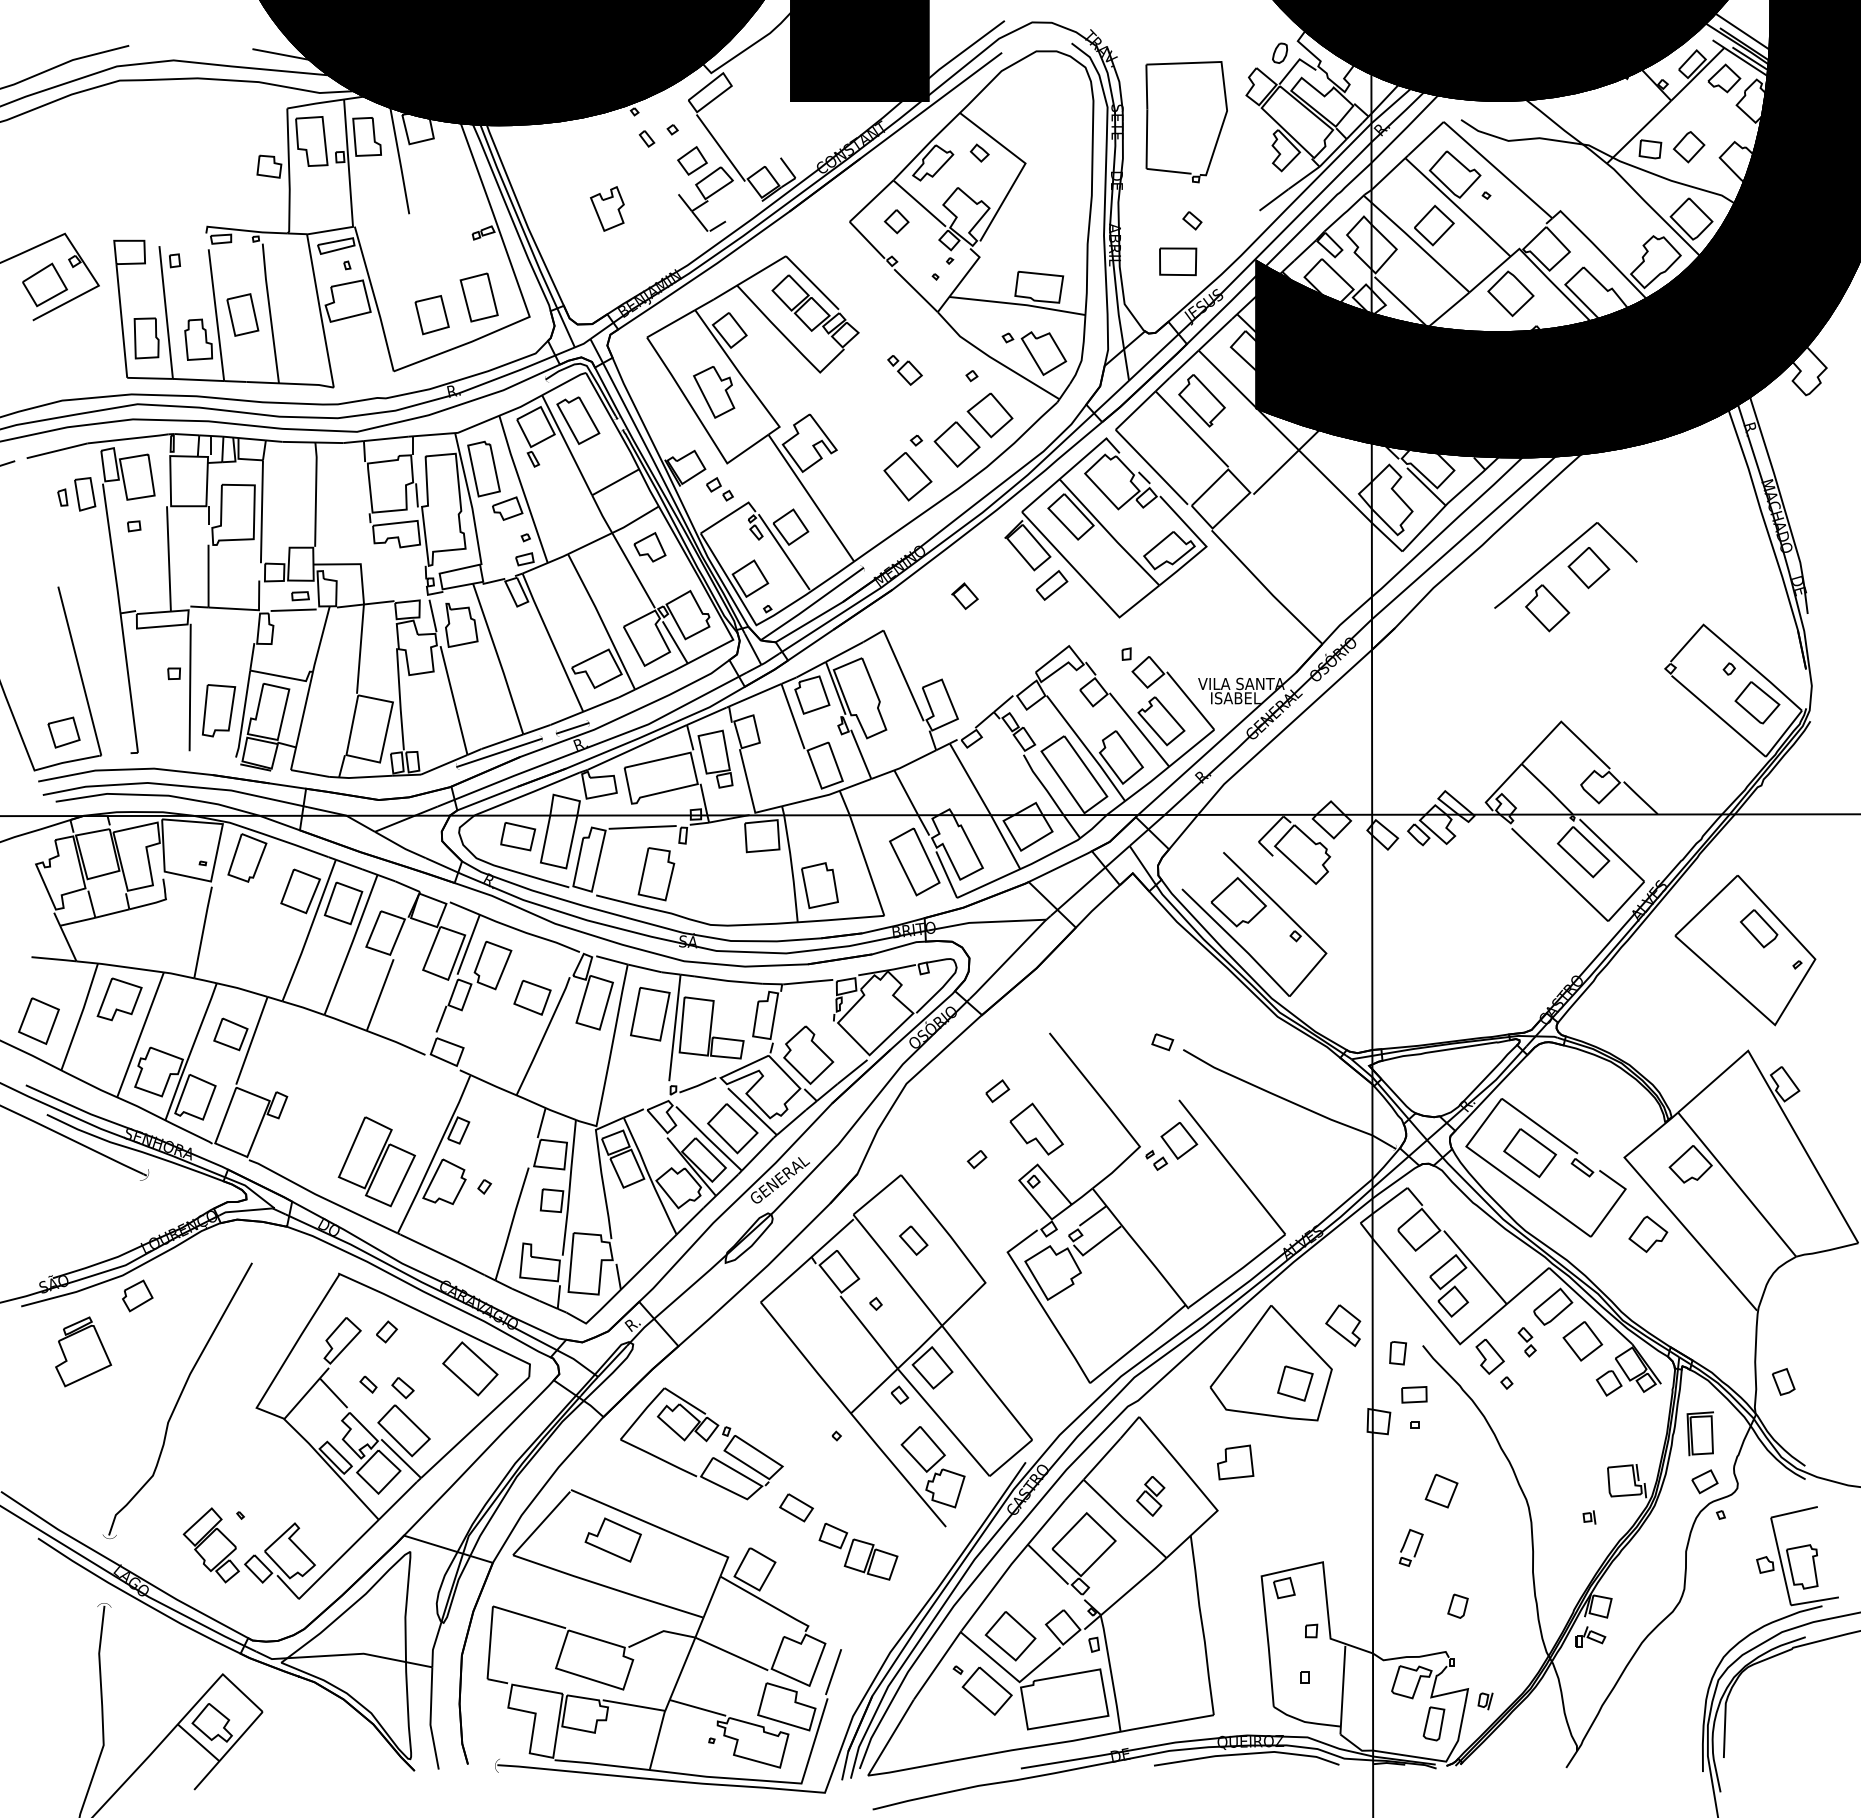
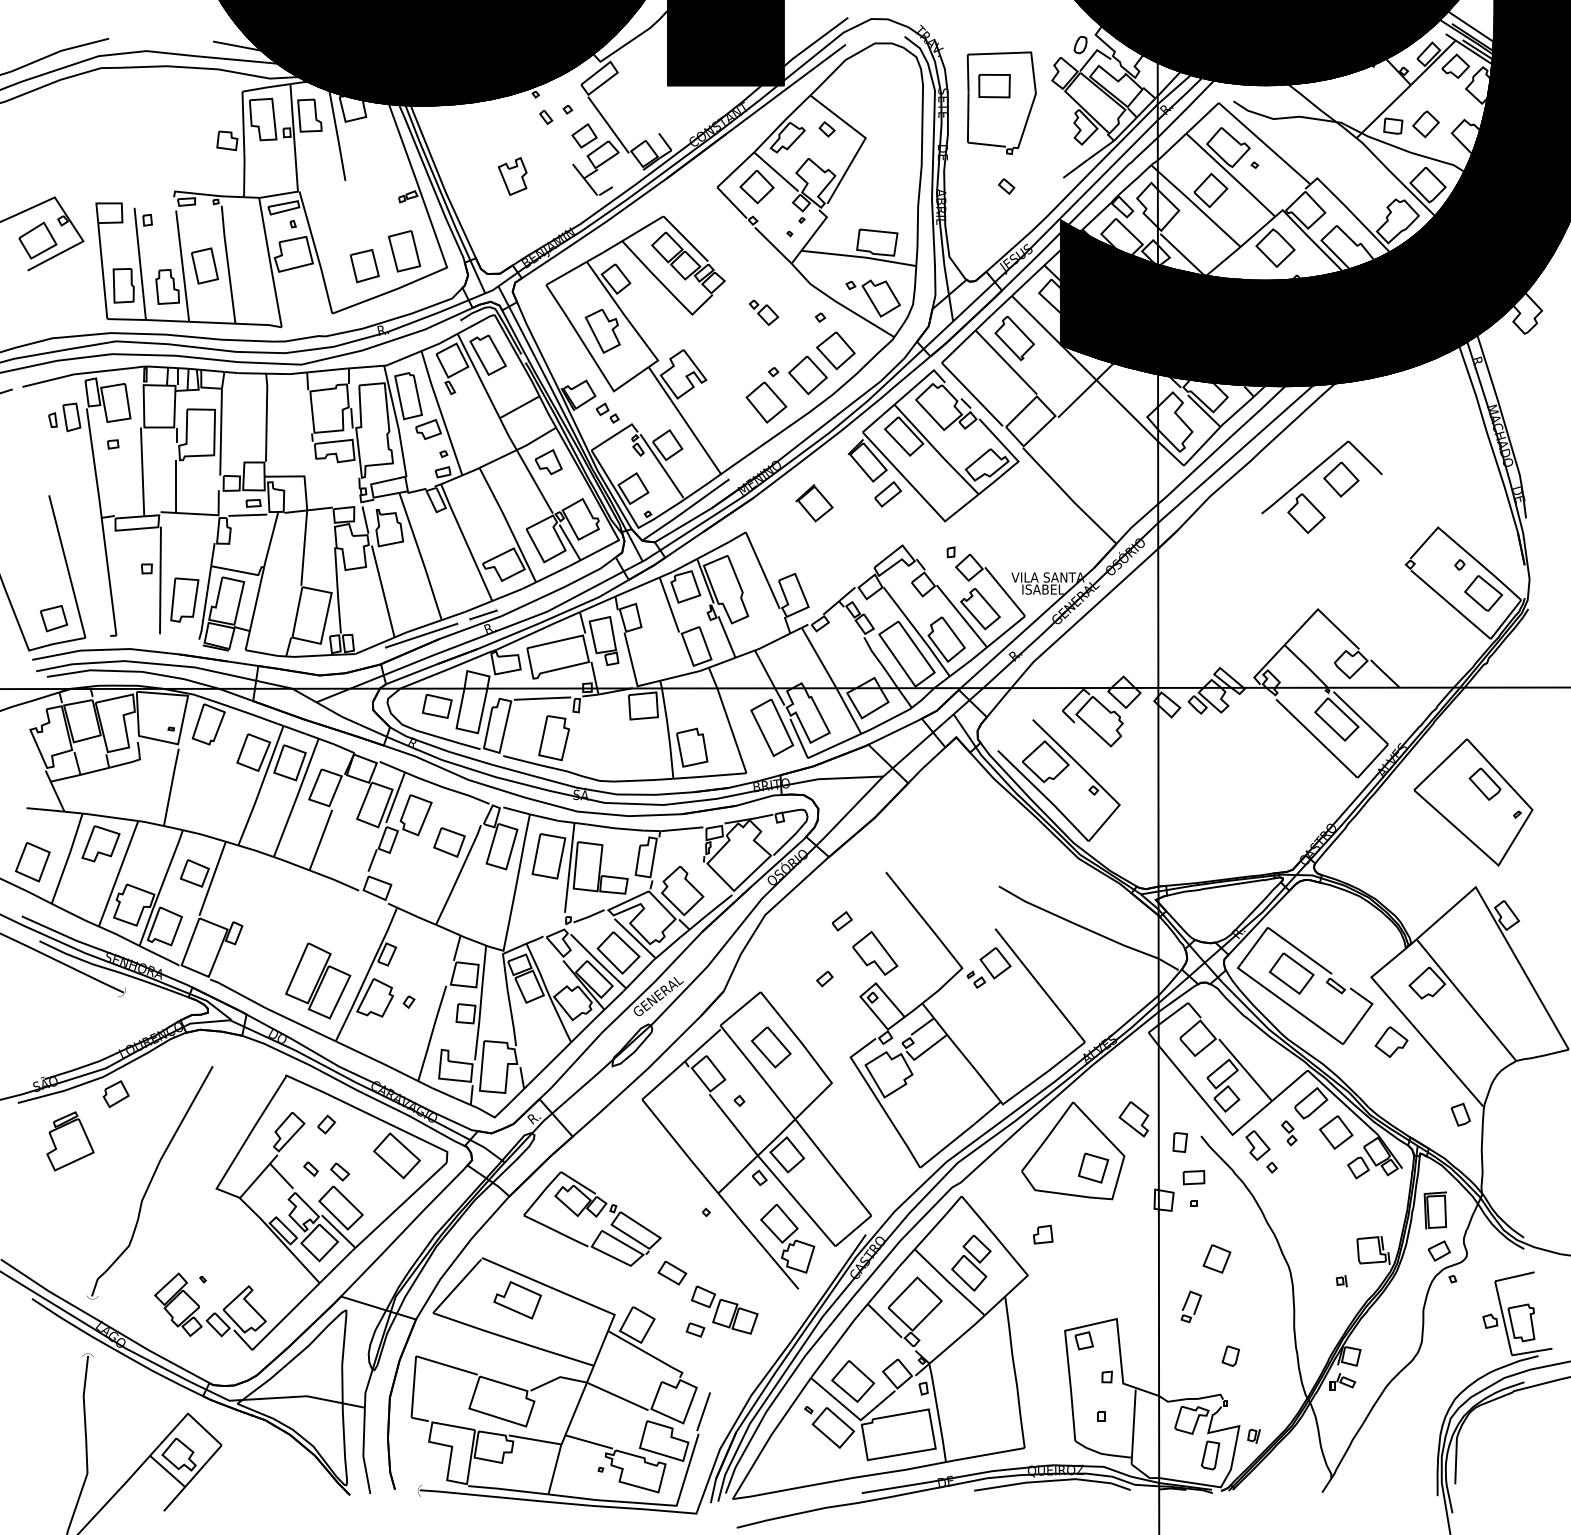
part: (896, 221) -> (756, 187), size x1.67
part: (1178, 262) -> (994, 86), moved
part: (964, 596) -> (814, 503), size x1.67
part: (1162, 1041) -> (695, 1329), moved
part: (913, 1240) -> (771, 1047), size x1.67
part: (1783, 1381) -> (1460, 1114), moved
part: (1236, 1462) -> (1043, 1234), size x0.62
part: (1150, 1496) -> (971, 1263), size x1.67

